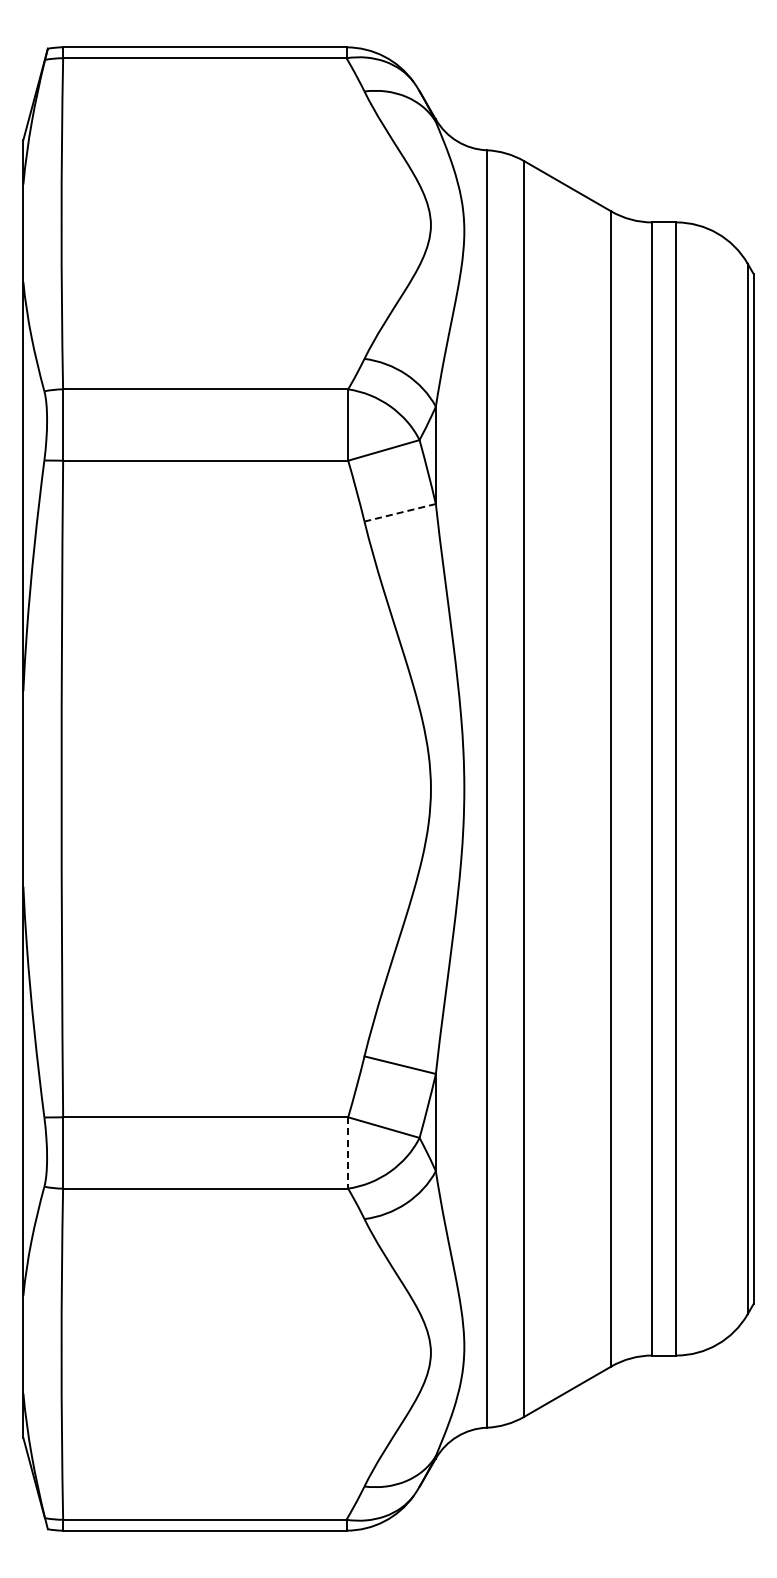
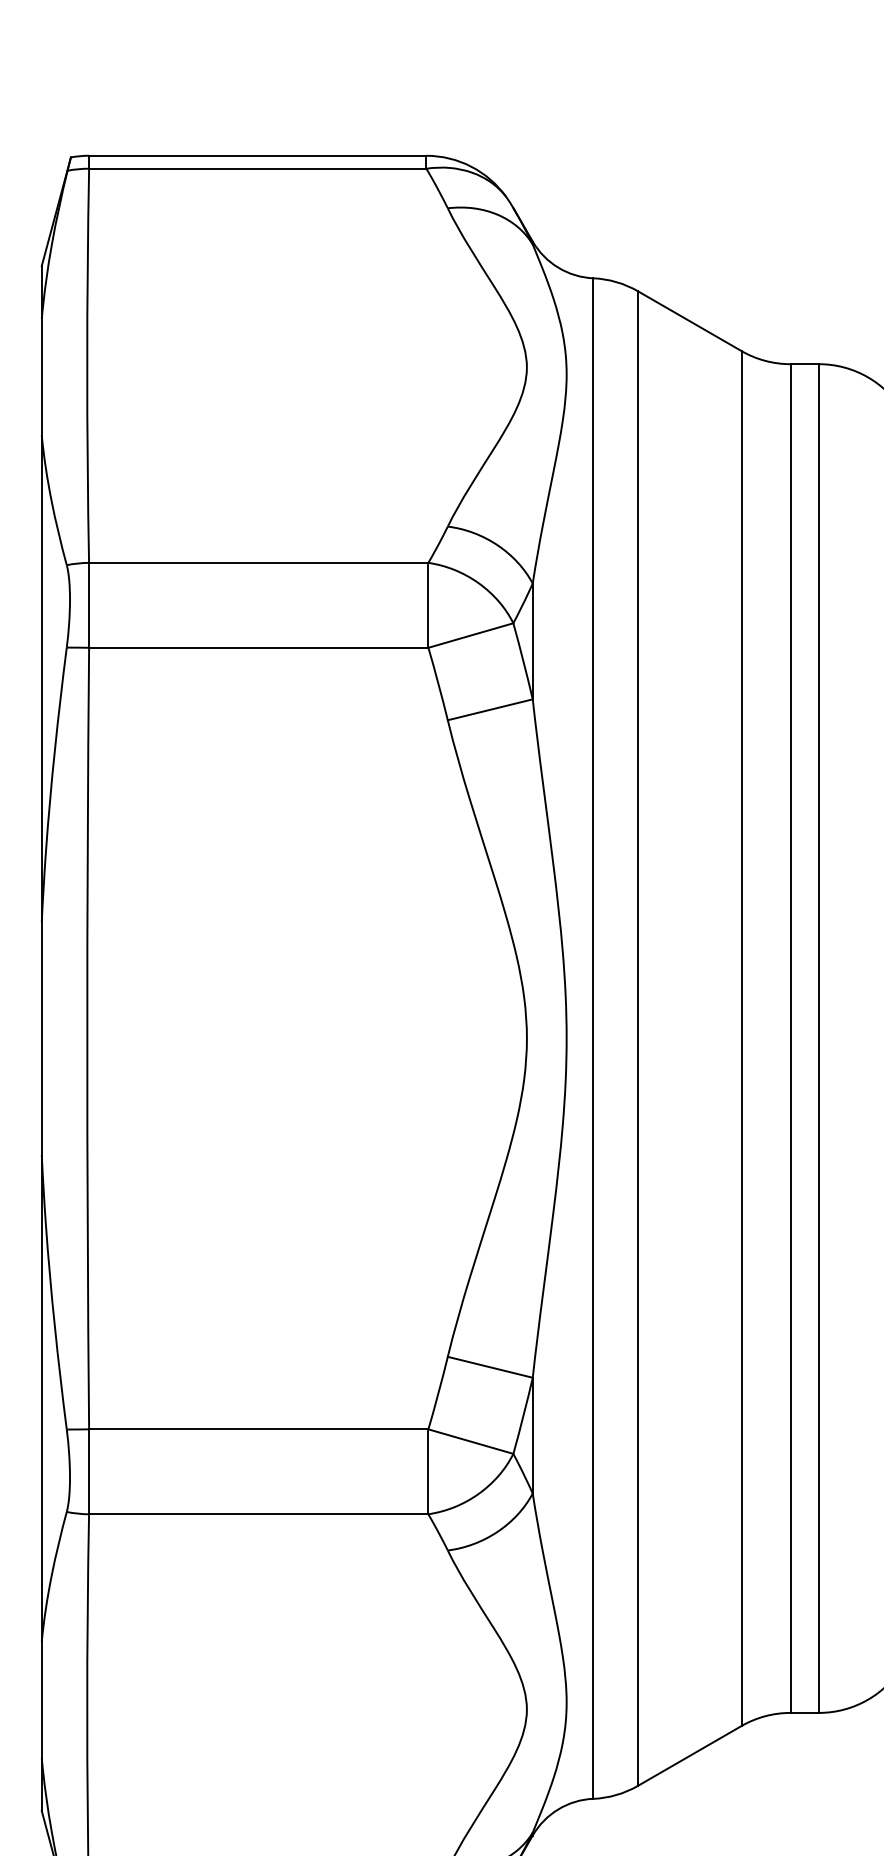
line: (400, 512) -> (490, 709), dashed -> solid
line: (348, 1152) -> (428, 1471), dashed -> solid

